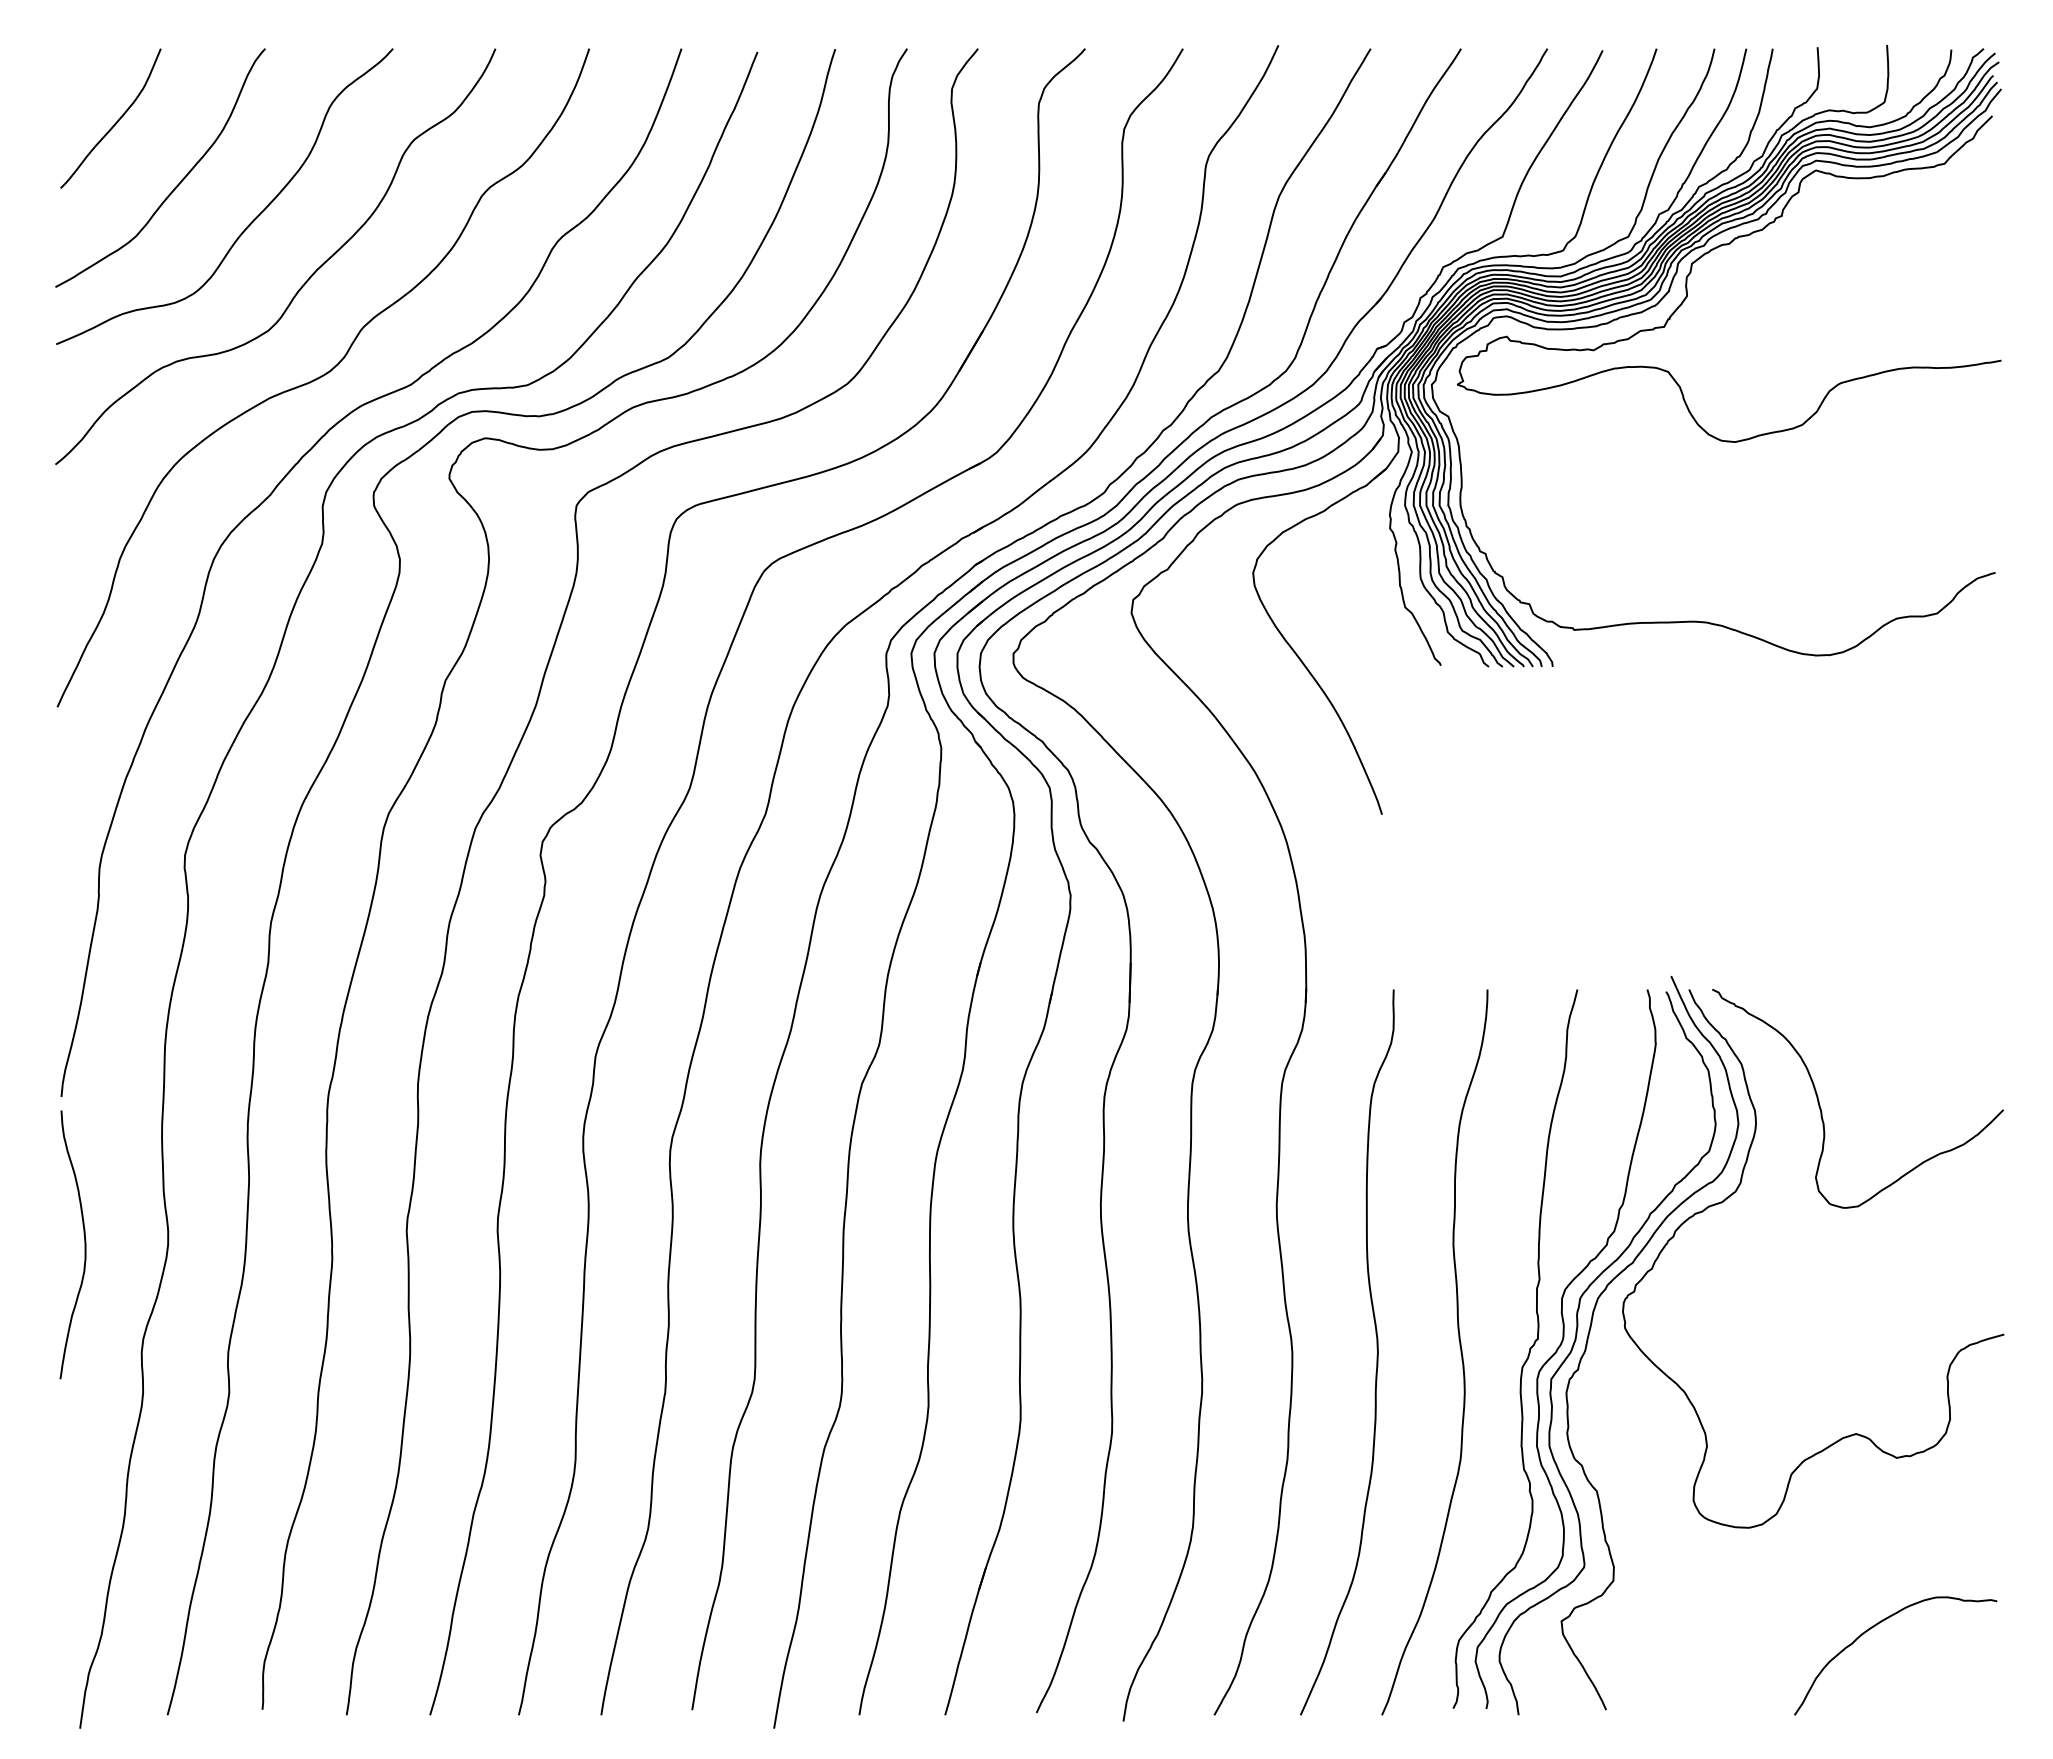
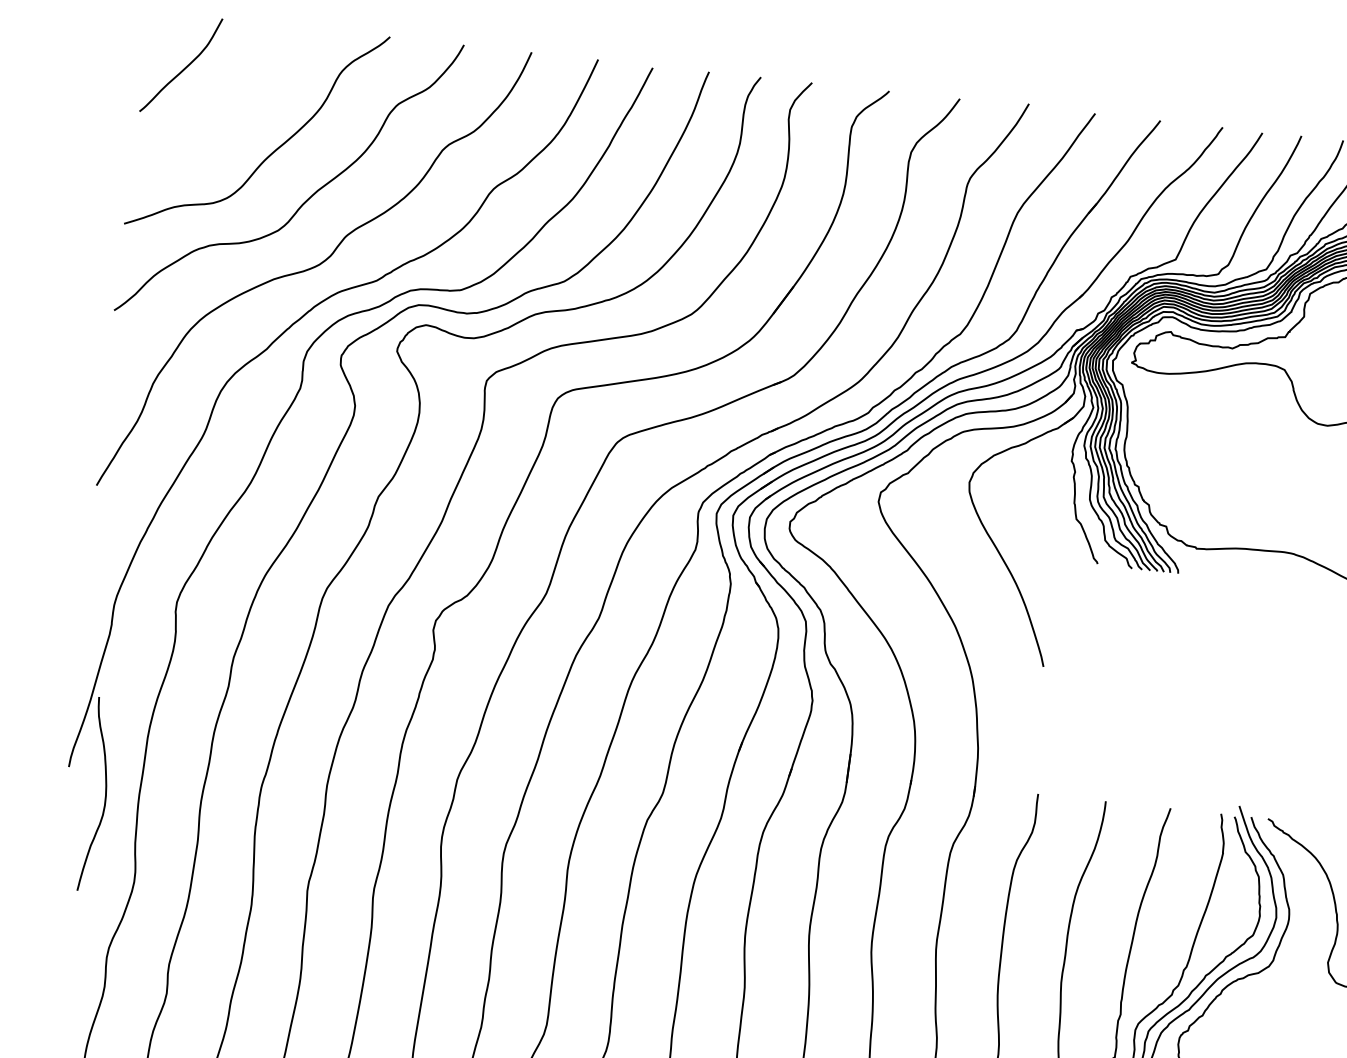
curve: (177, 184) -> (224, 117), removed
curve: (84, 1244) -> (105, 795), moved

